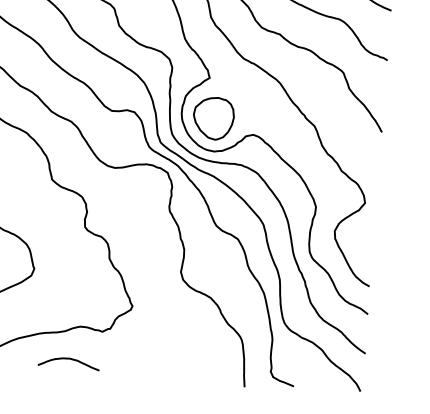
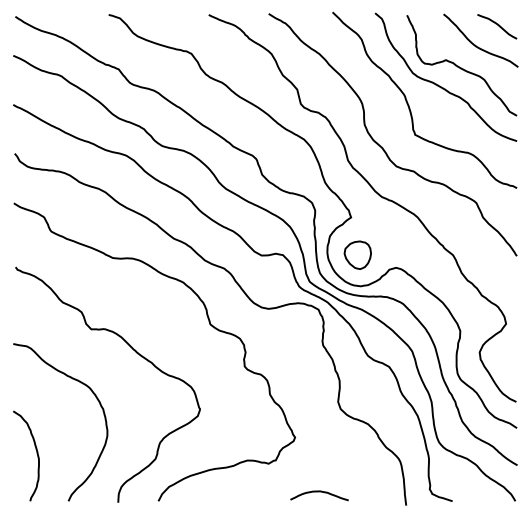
part: (213, 117) -> (357, 254), size x0.7
curve: (69, 359) -> (319, 492), moved

